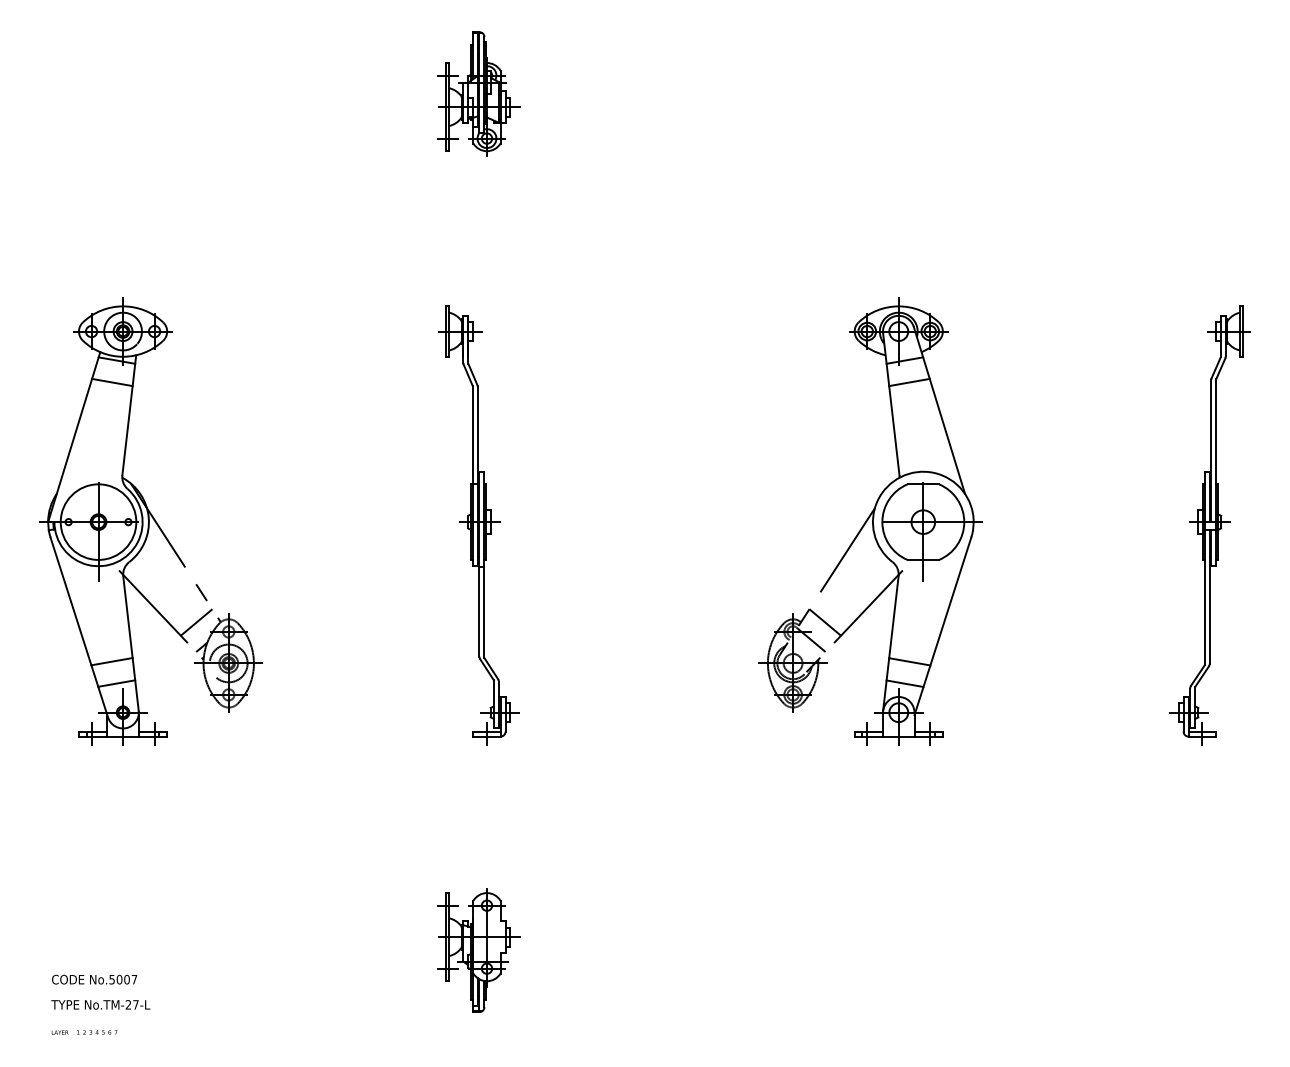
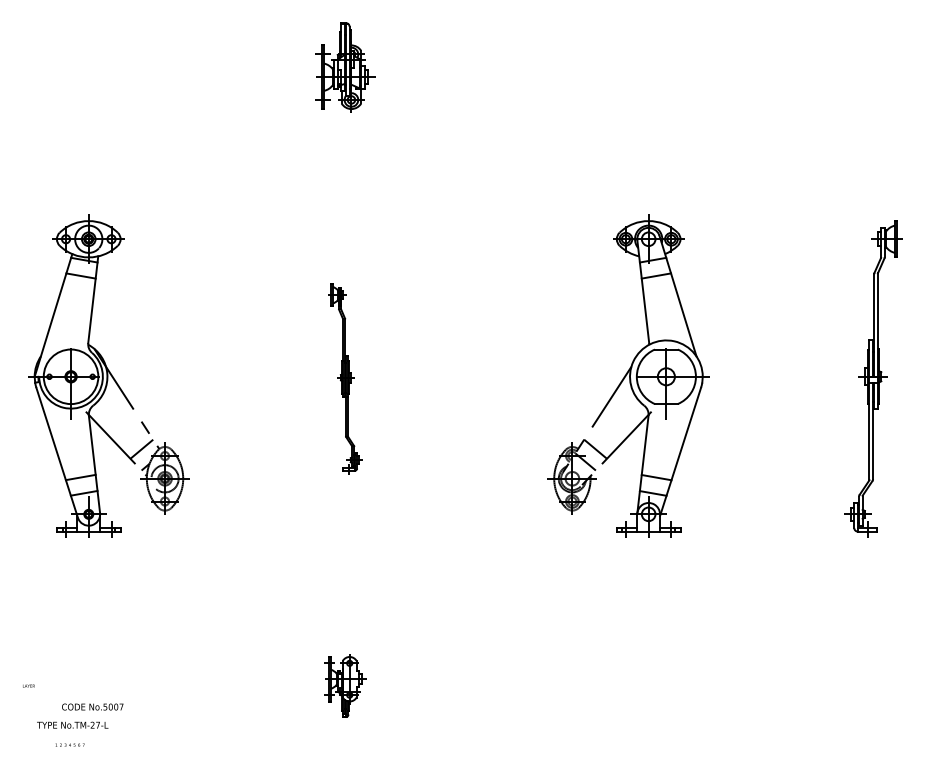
part: (478, 525) -> (345, 379), size x0.6
part: (478, 950) -> (345, 685), size x0.7
text: (94, 979) -> (92, 706), moved
text: (59, 1032) -> (28, 685), moved

